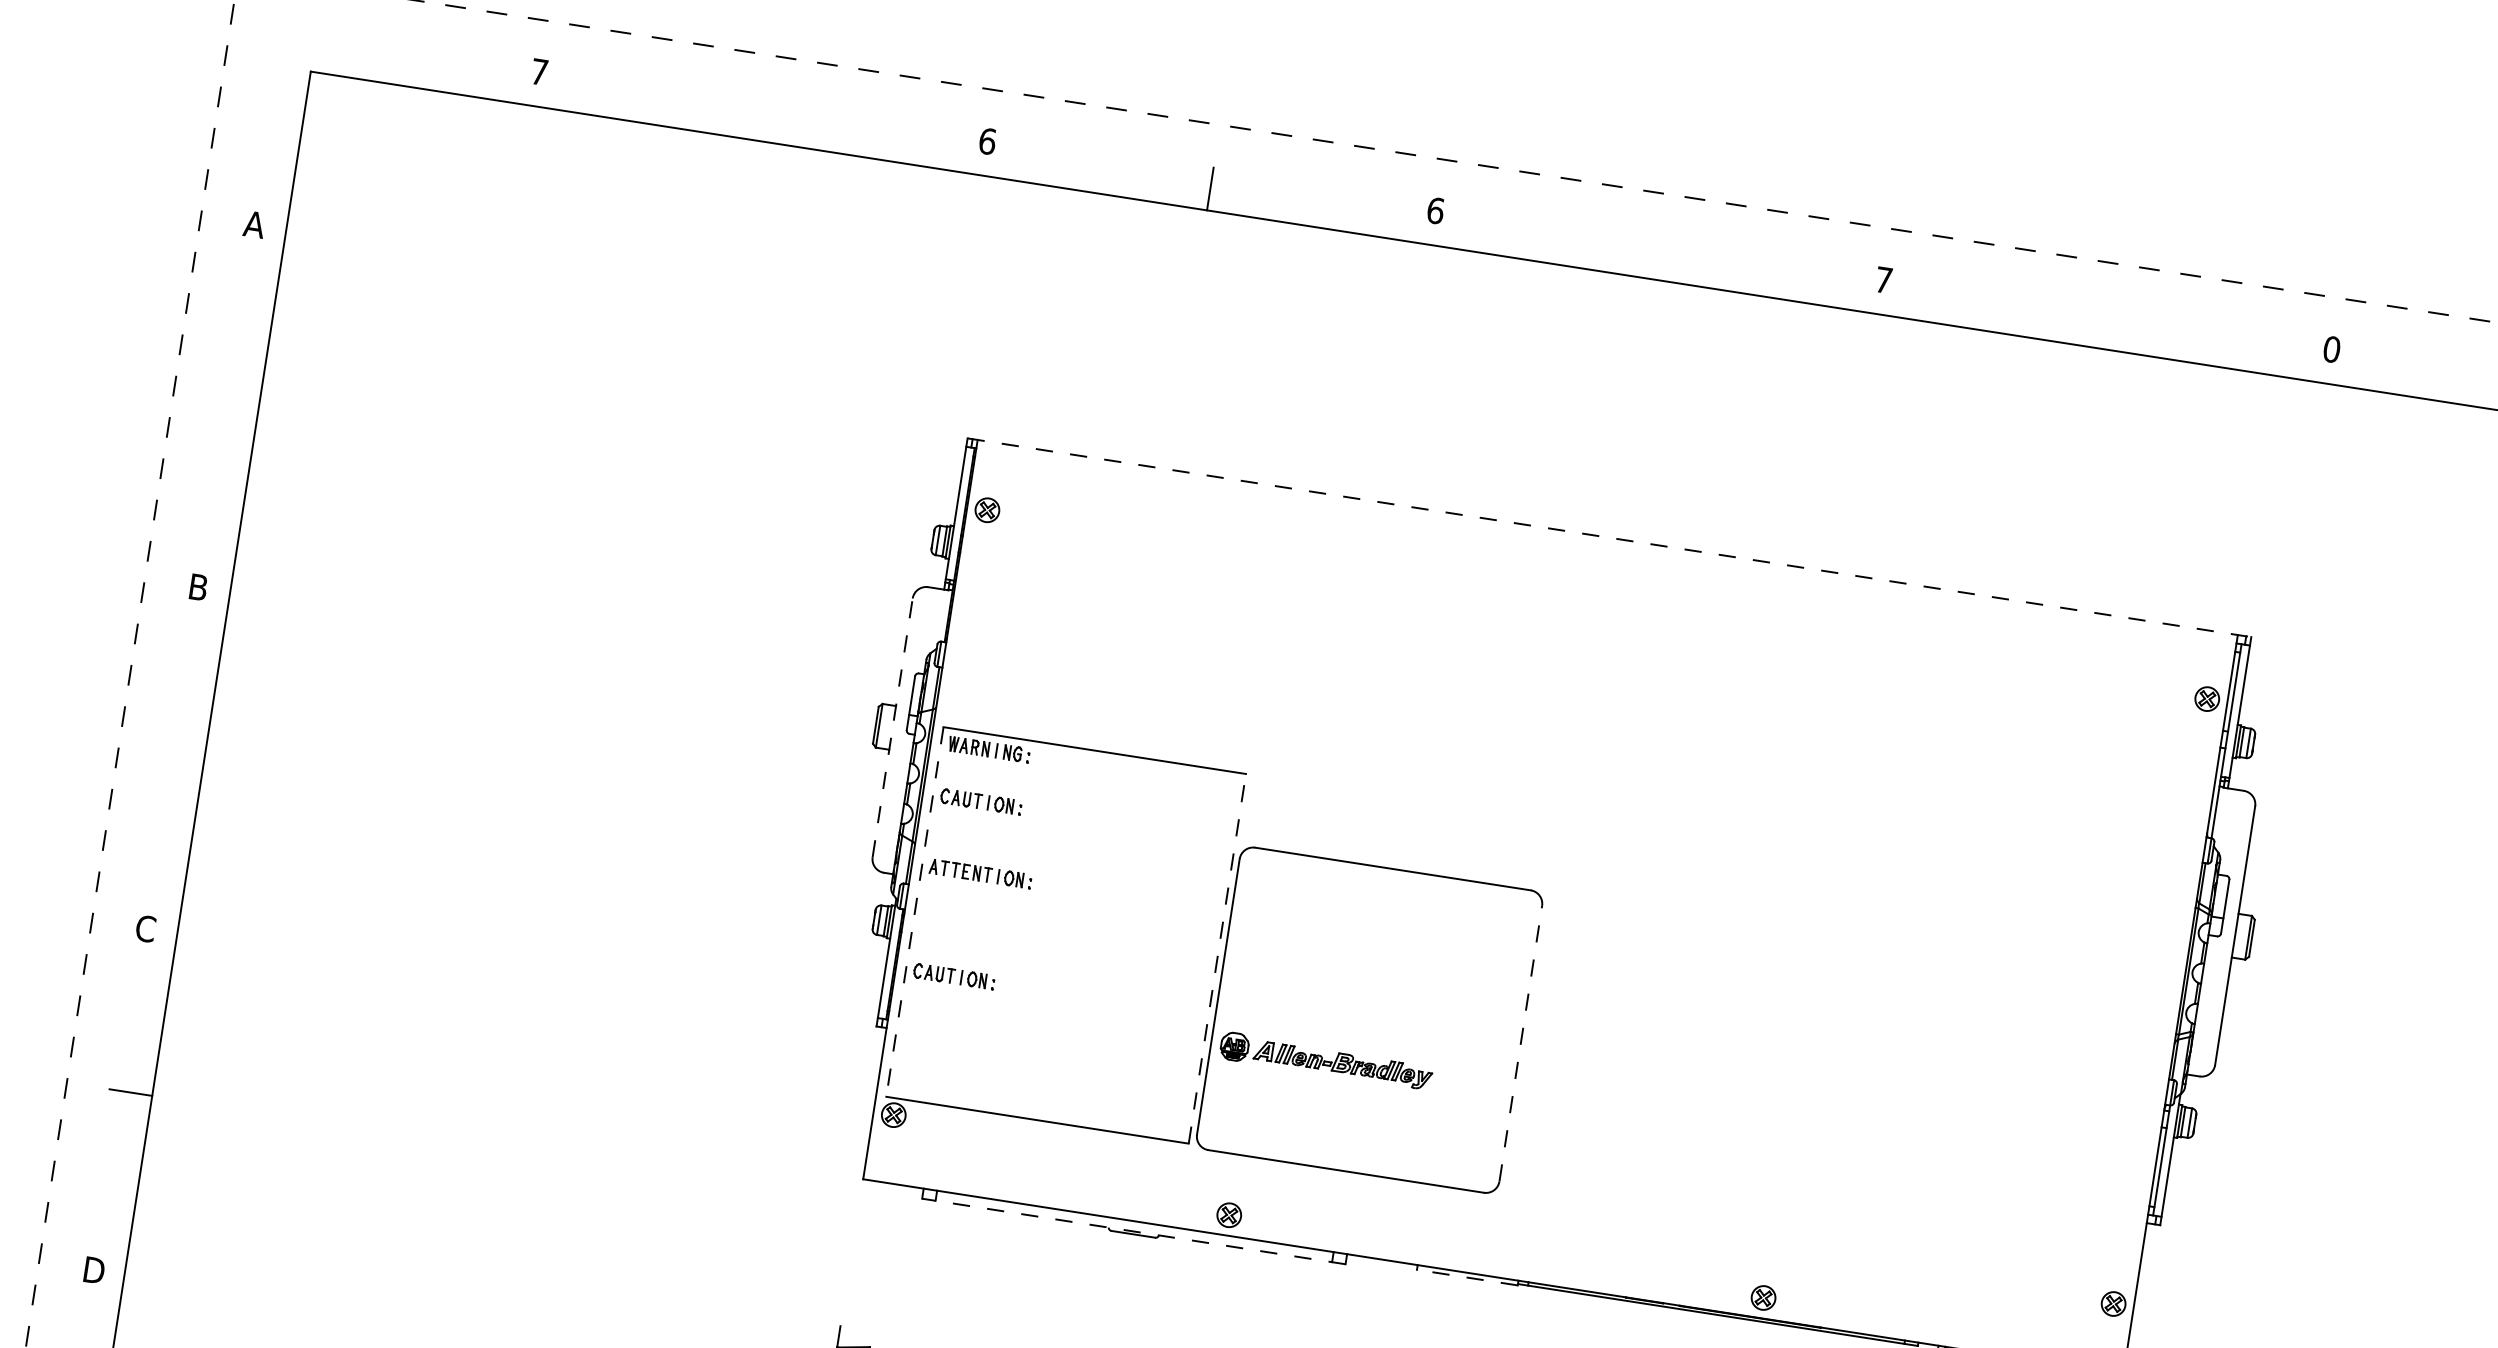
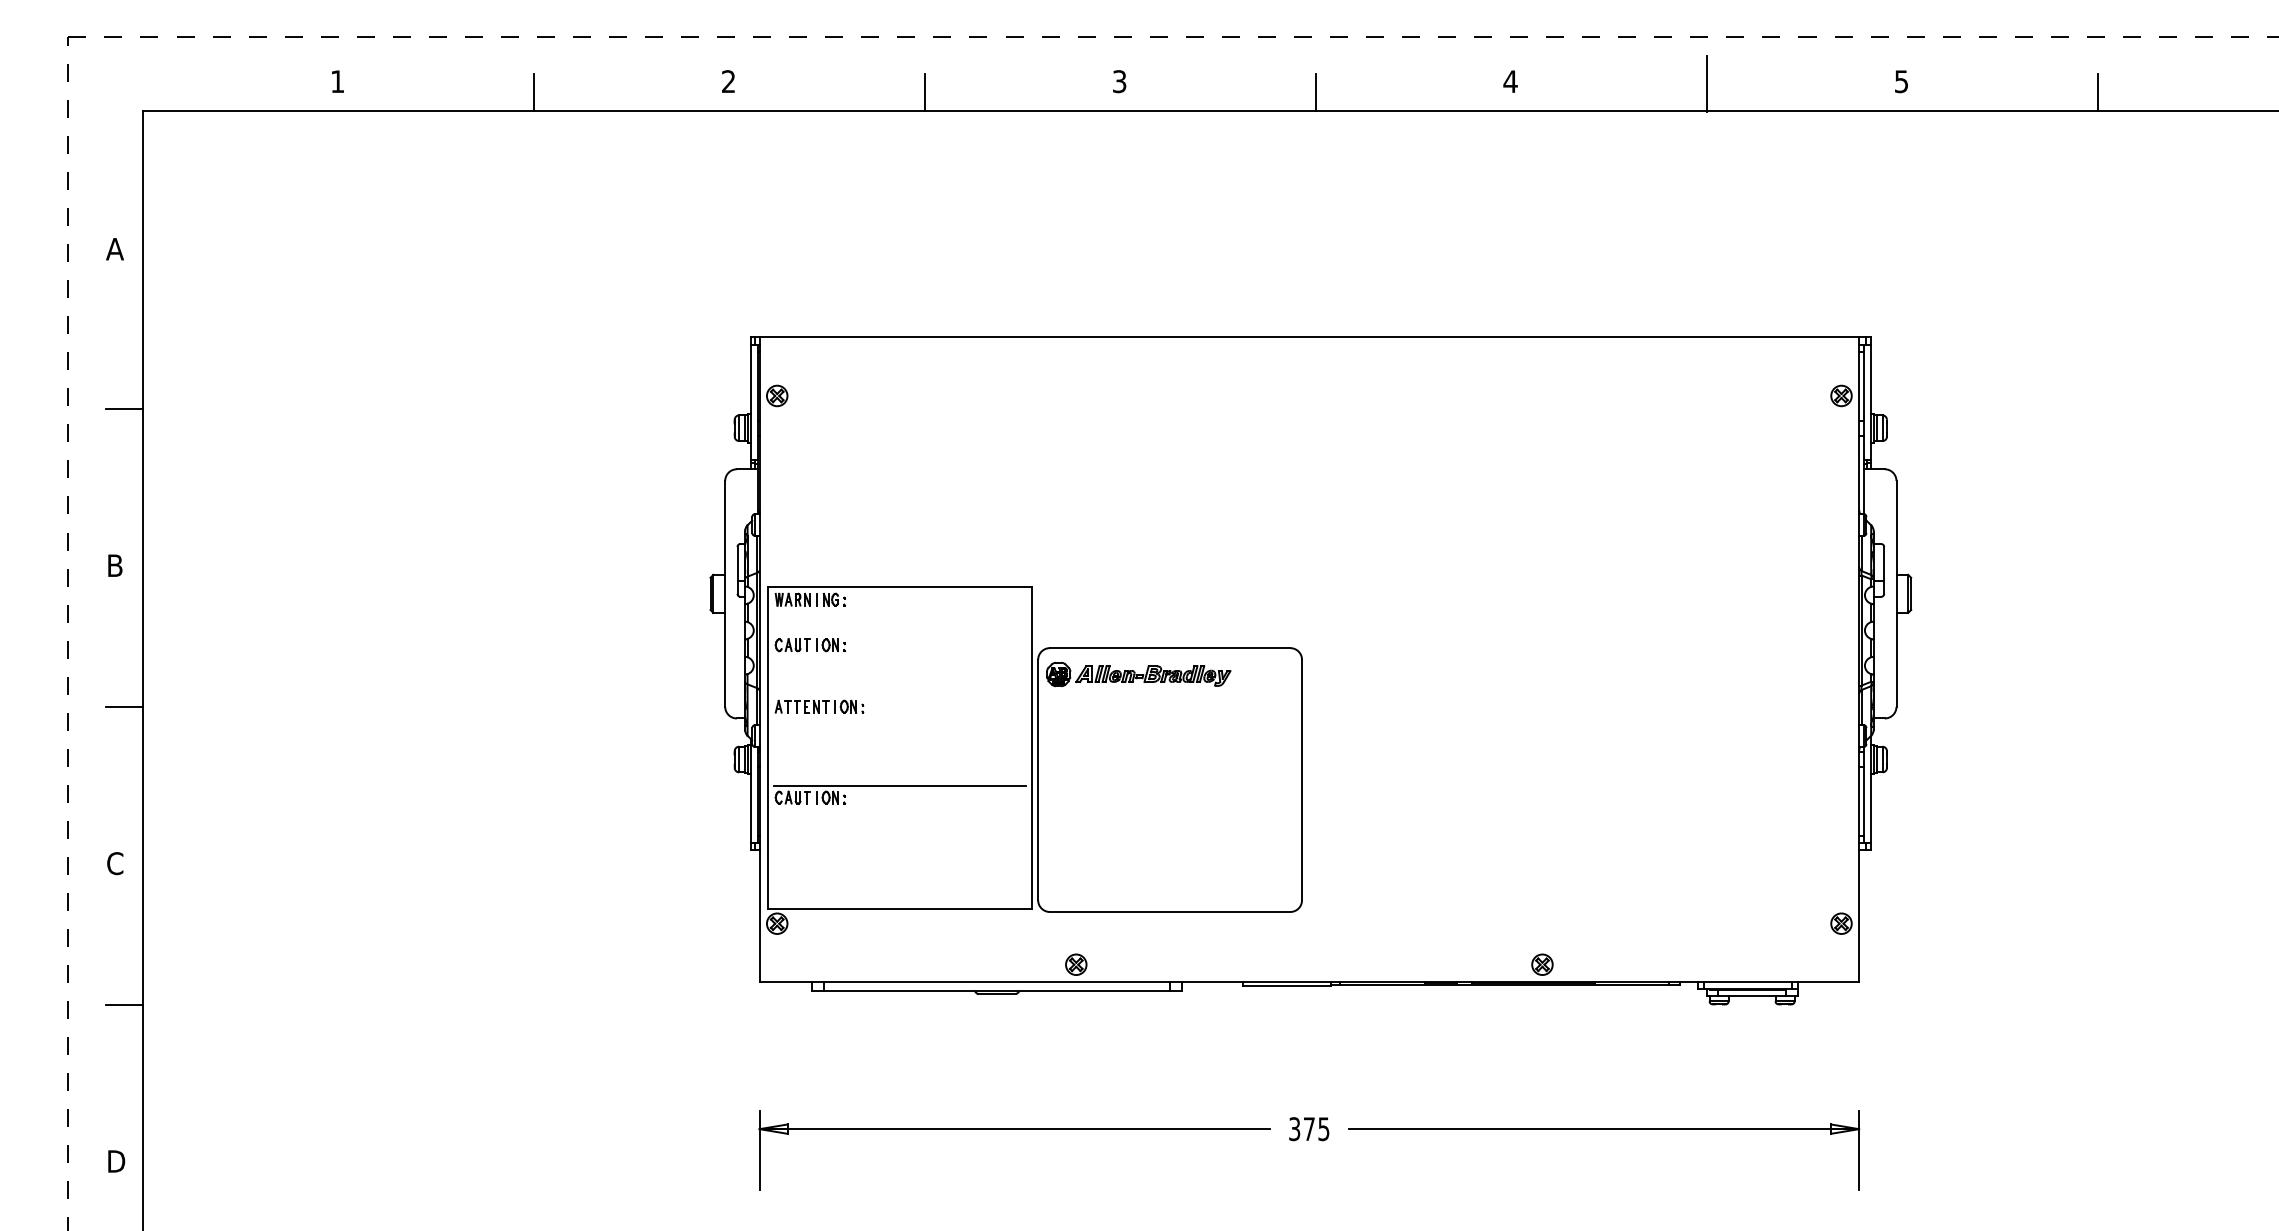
text: (539, 71) -> (337, 81), 7 -> 1
line: (761, 119) -> (533, 92), added
text: (987, 141) -> (728, 81), 6 -> 2
text: (1435, 210) -> (1119, 81), 6 -> 3
line: (1658, 257) -> (1315, 92), added
text: (1883, 279) -> (1510, 81), 7 -> 4
line: (2107, 317) -> (1706, 83), added
text: (2331, 349) -> (1901, 81), 0 -> 5
line: (235, 409) -> (123, 409), added
line: (1609, 537) -> (1310, 337), dashed -> solid
line: (893, 727) -> (725, 593), dashed -> solid
line: (182, 751) -> (123, 707), added
line: (914, 912) -> (768, 748), dashed -> solid
line: (1217, 958) -> (1032, 747), dashed -> solid
line: (1059, 978) -> (900, 785), added
line: (1521, 1043) -> (1302, 779), dashed -> solid
part: (1326, 1060) -> (1138, 674), moved
line: (1134, 1231) -> (997, 991), dashed -> solid
line: (1467, 1277) -> (1287, 986), dashed -> solid

